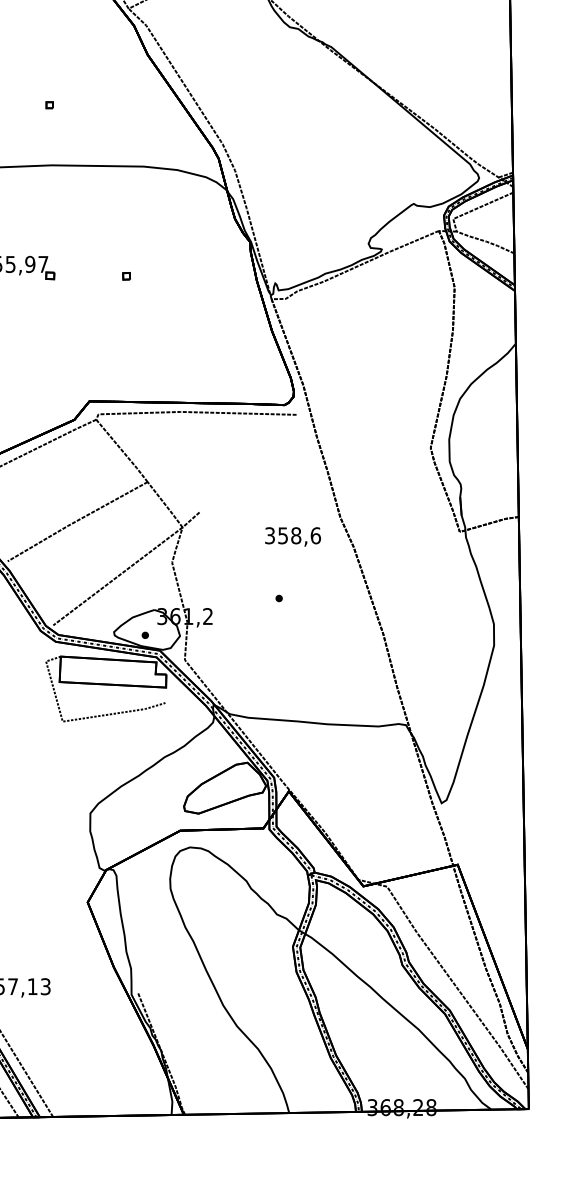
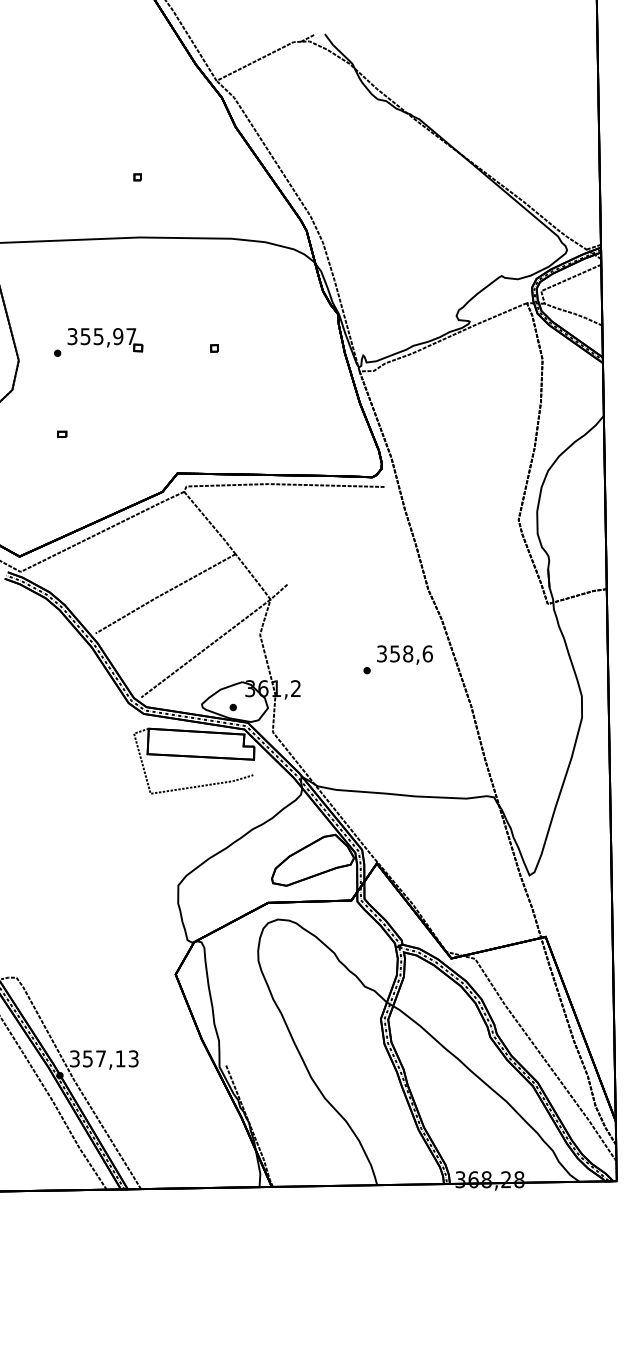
text: (292, 536) -> (404, 654), moved

